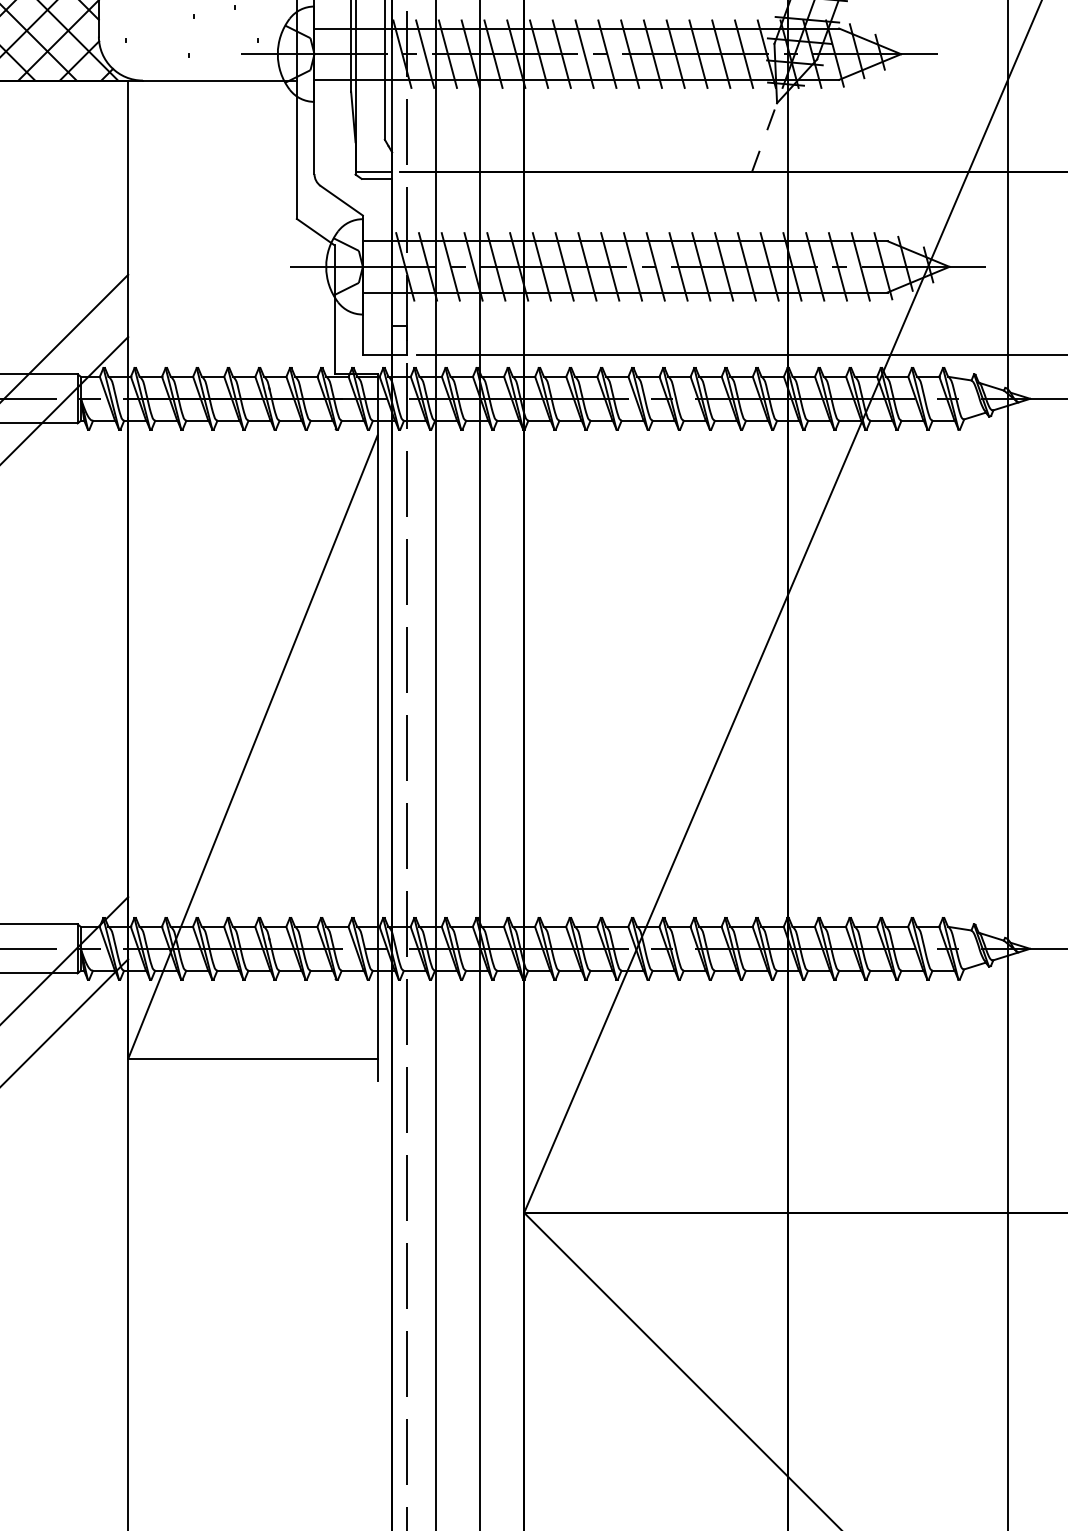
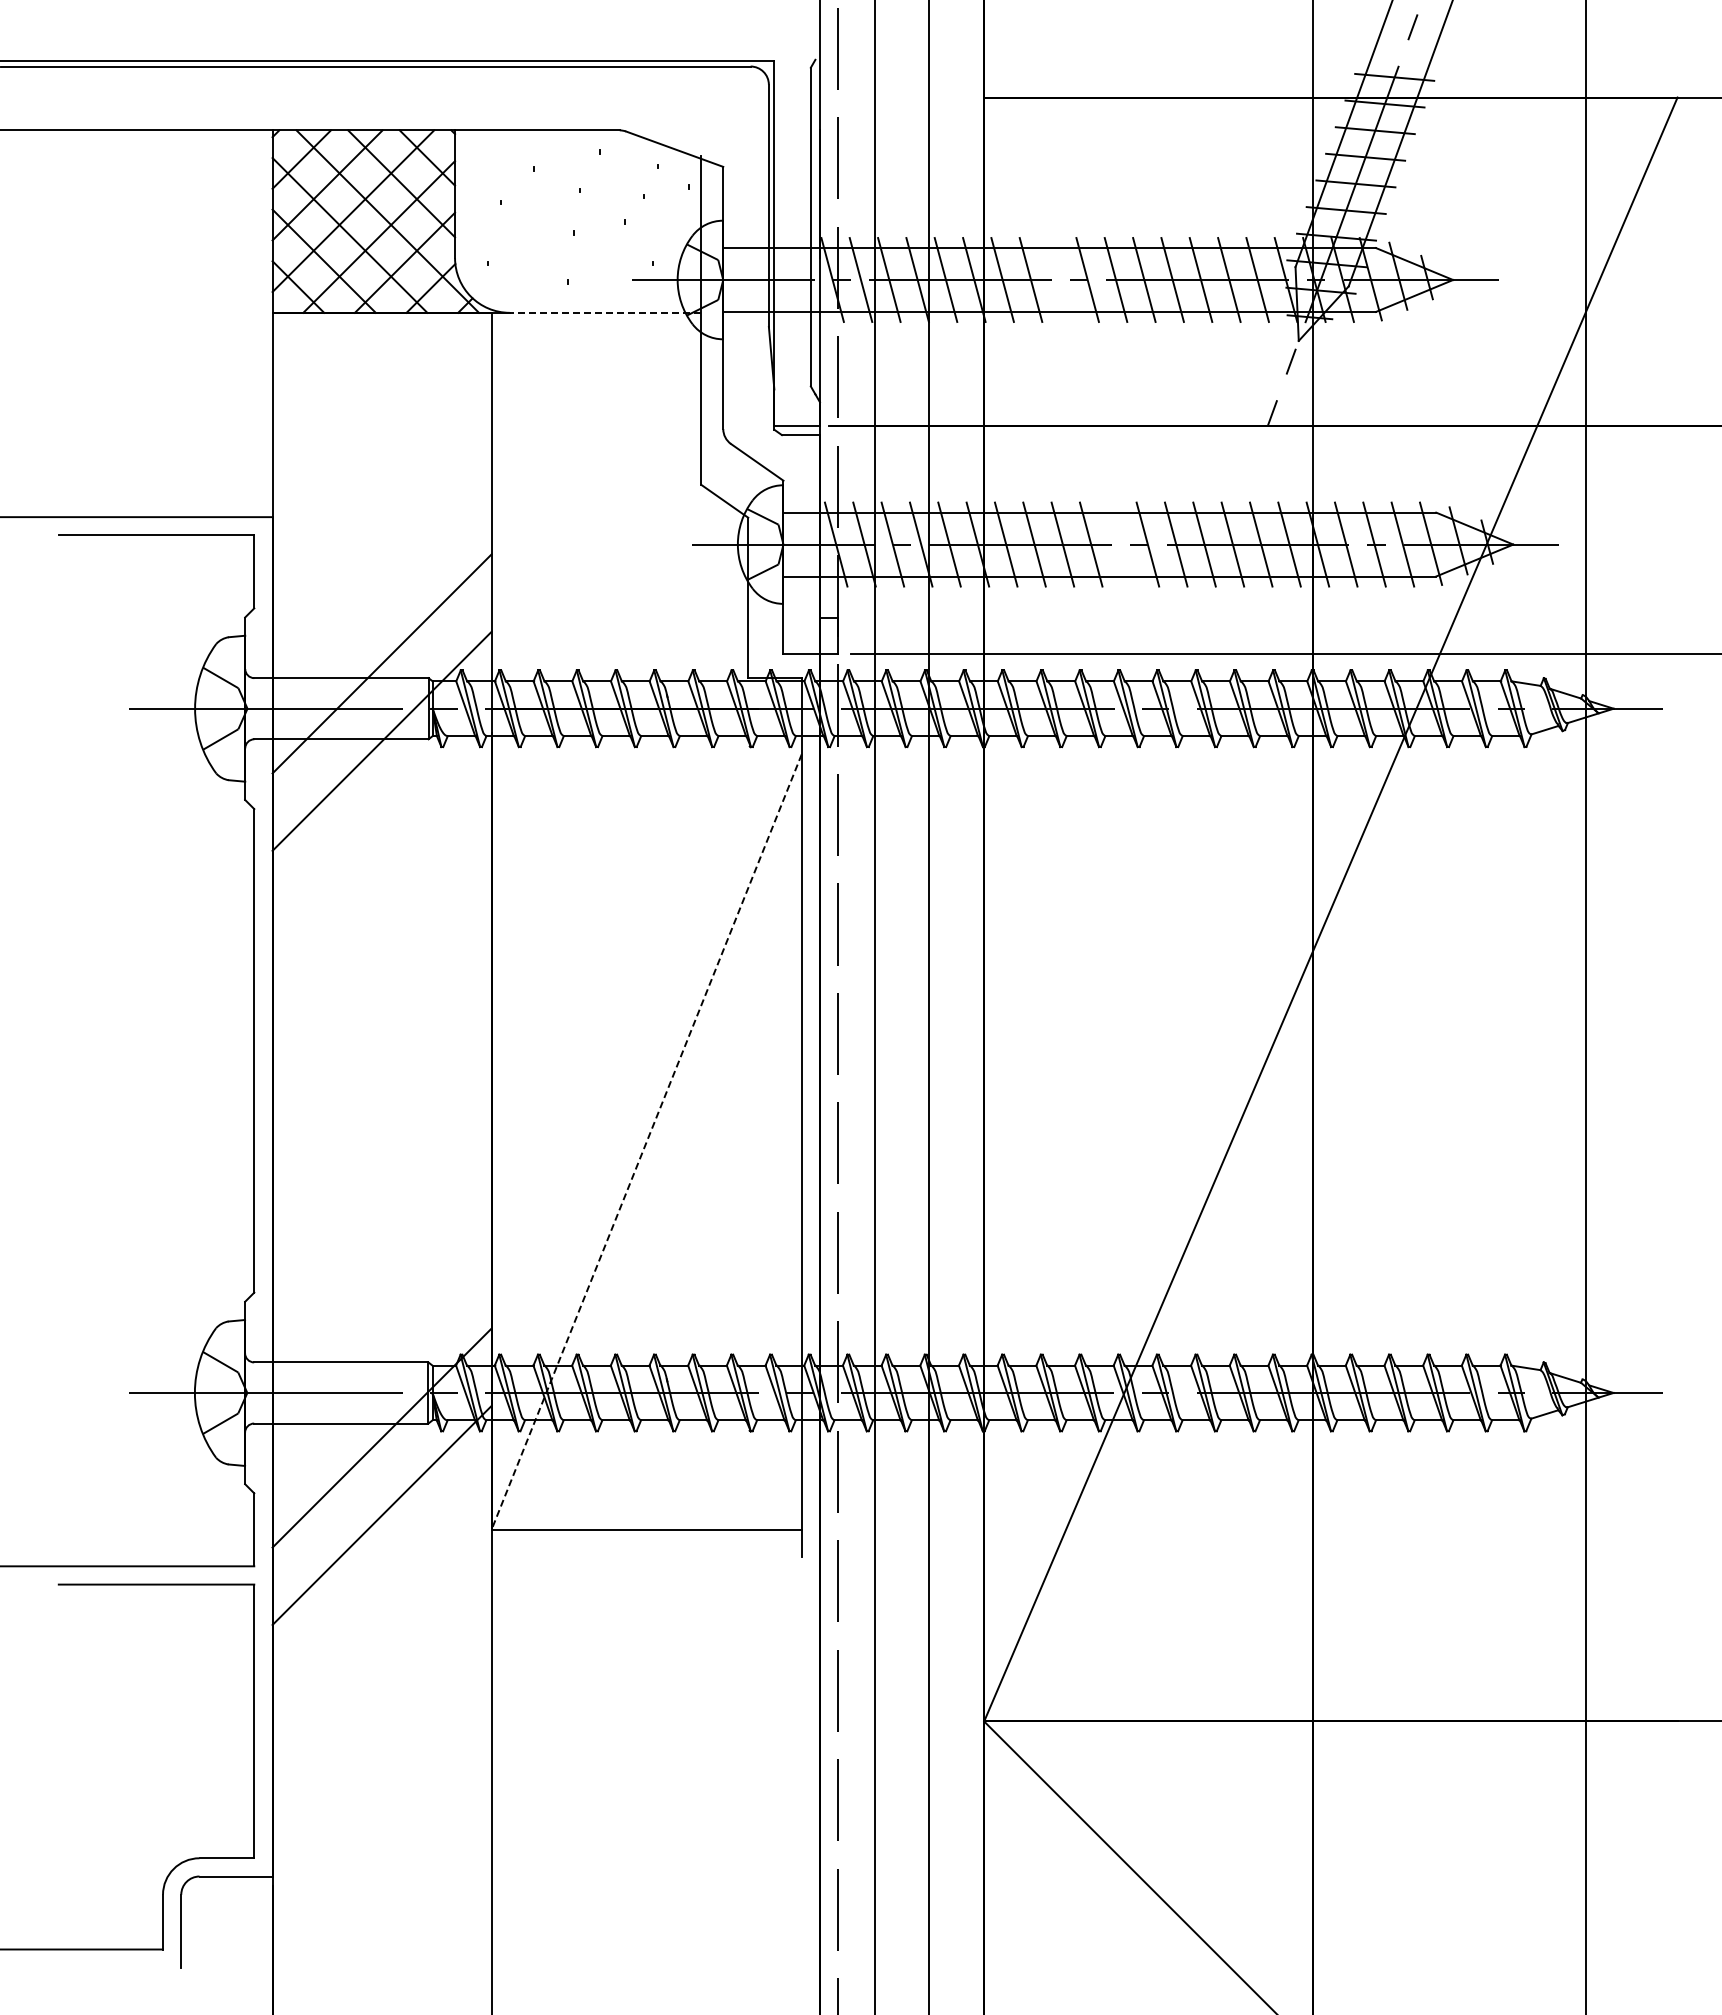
line: (584, 53) -> (1059, 279), removed
line: (219, 80) -> (605, 312), solid -> dashed
line: (632, 266) -> (1119, 544), removed
line: (252, 747) -> (646, 1142), solid -> dashed

